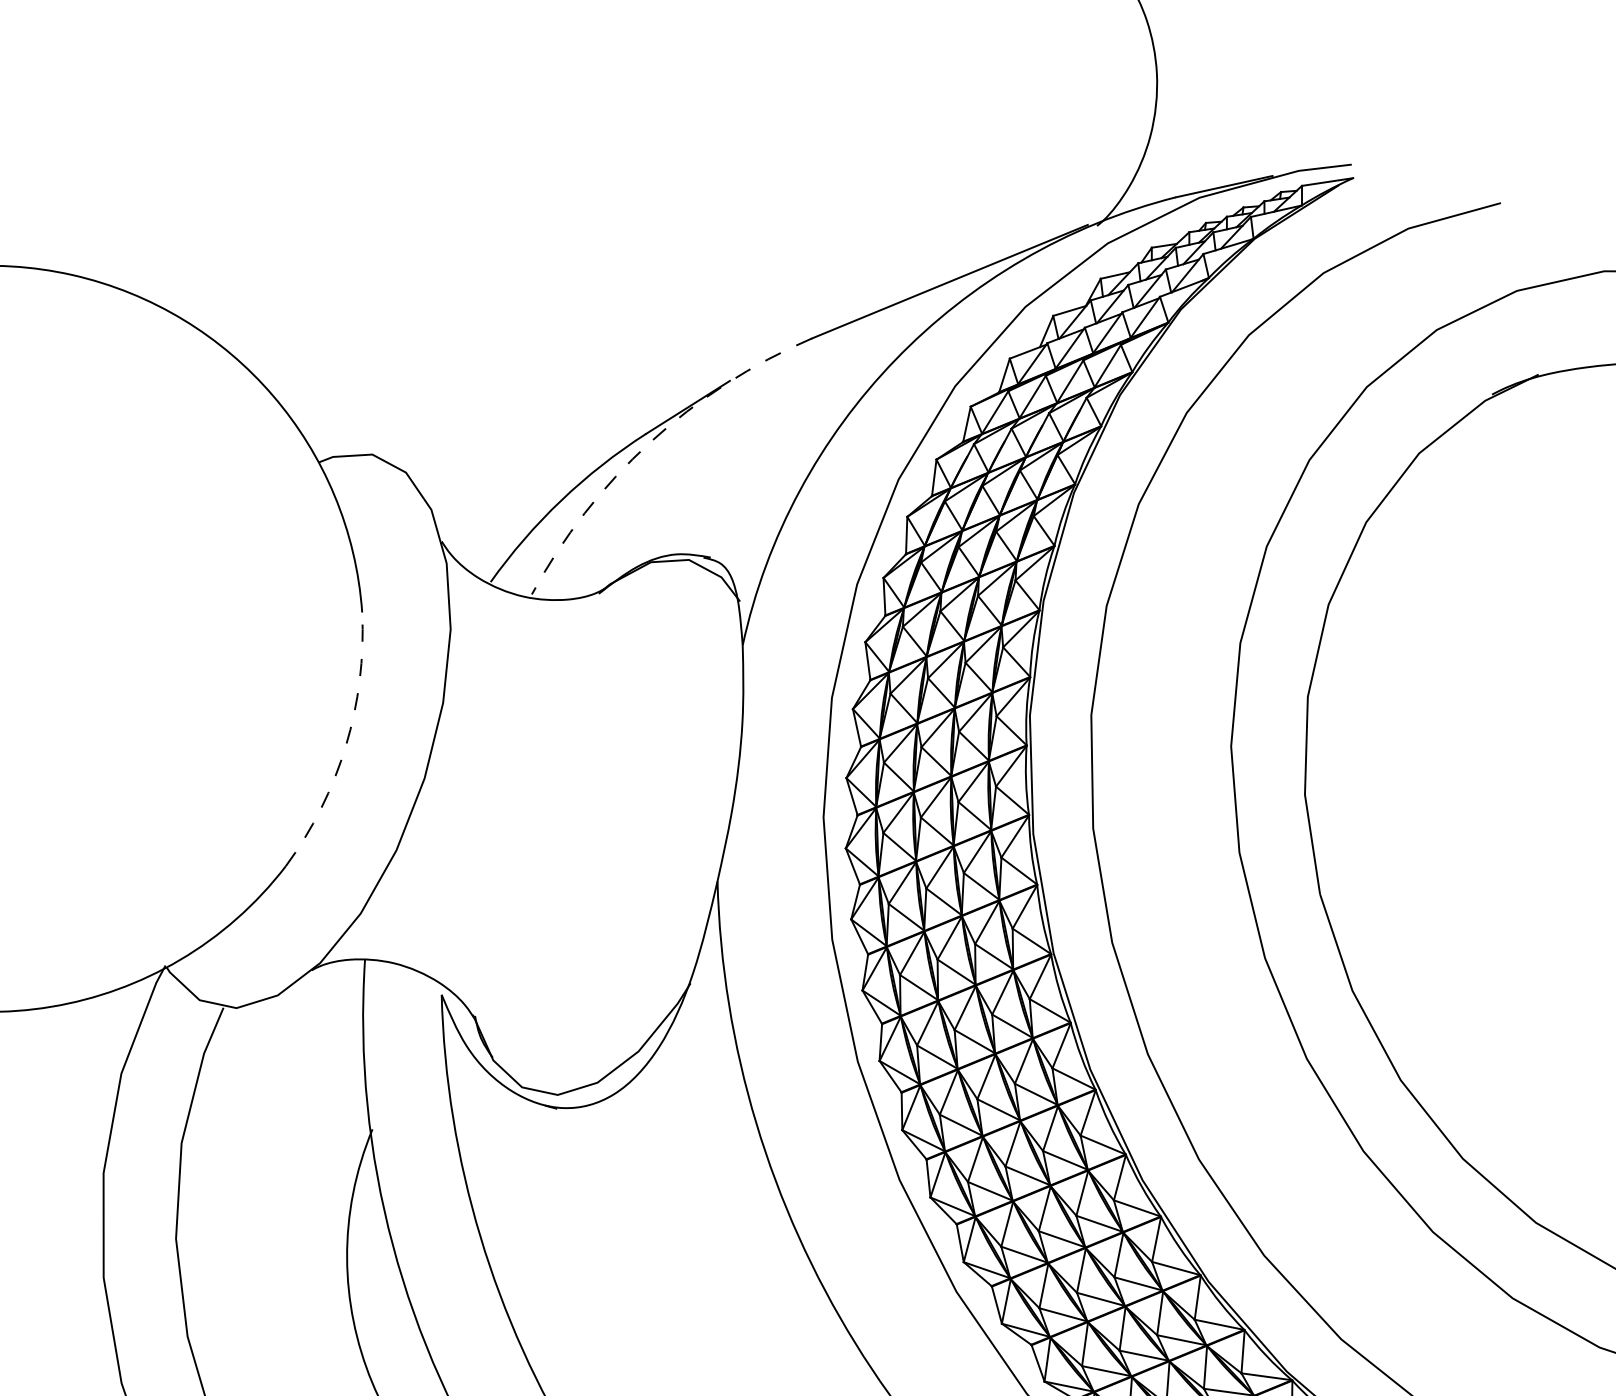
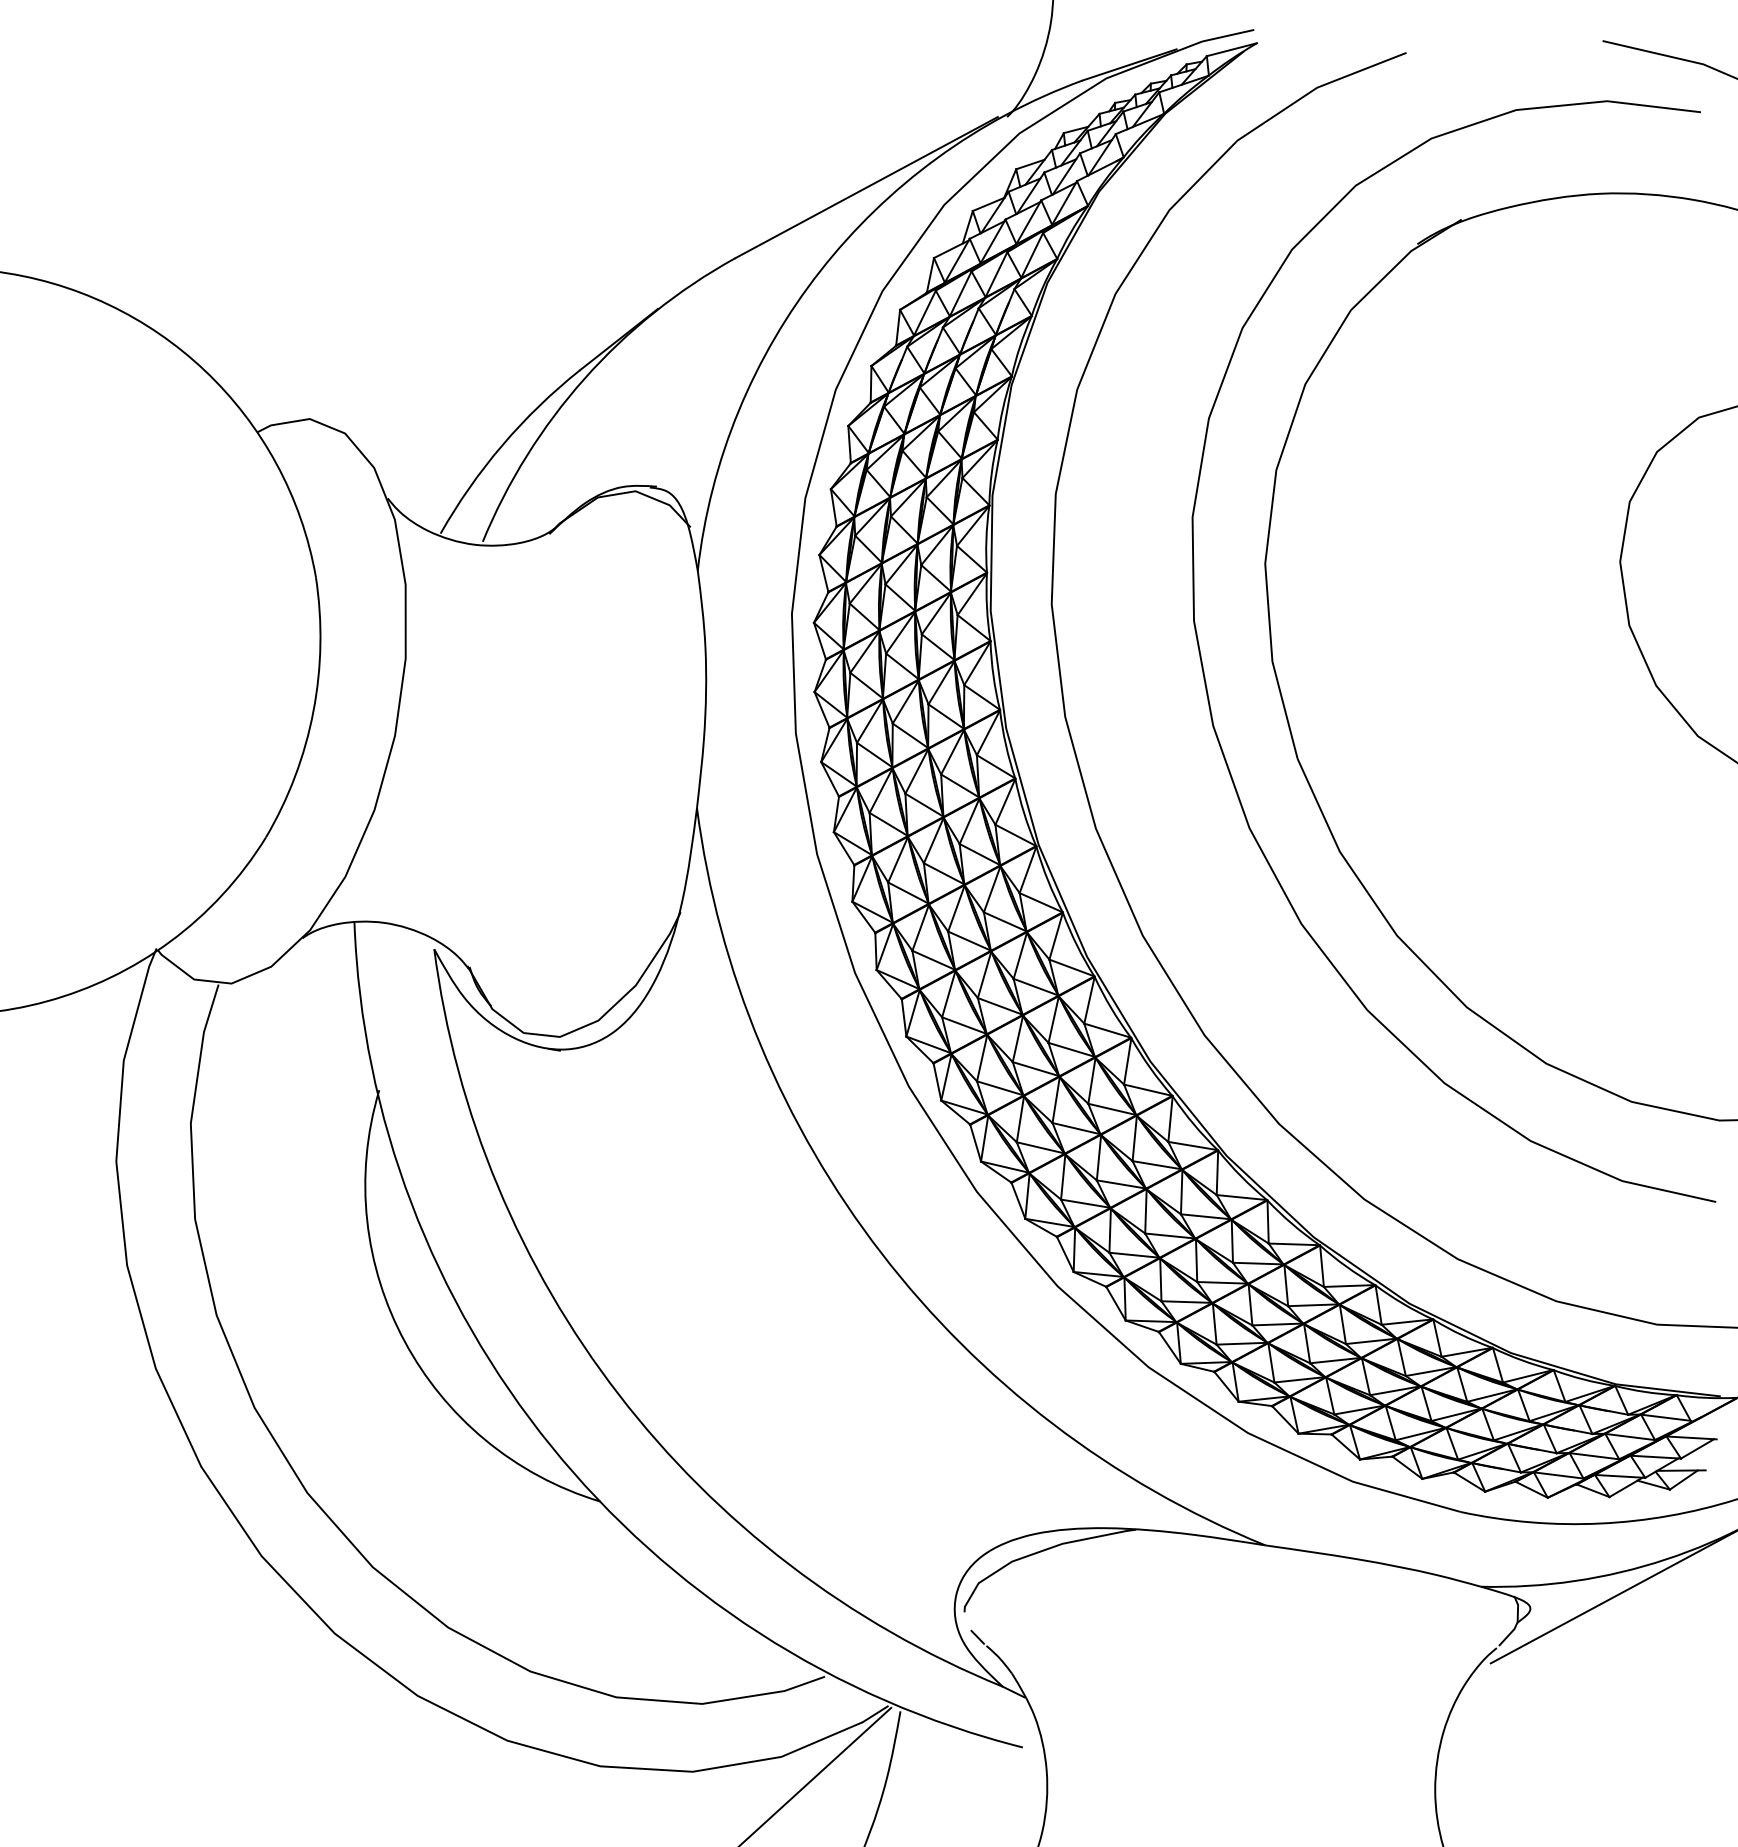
arc: (649, 442) -> (584, 378), dashed -> solid
arc: (345, 745) -> (313, 711), dashed -> solid

